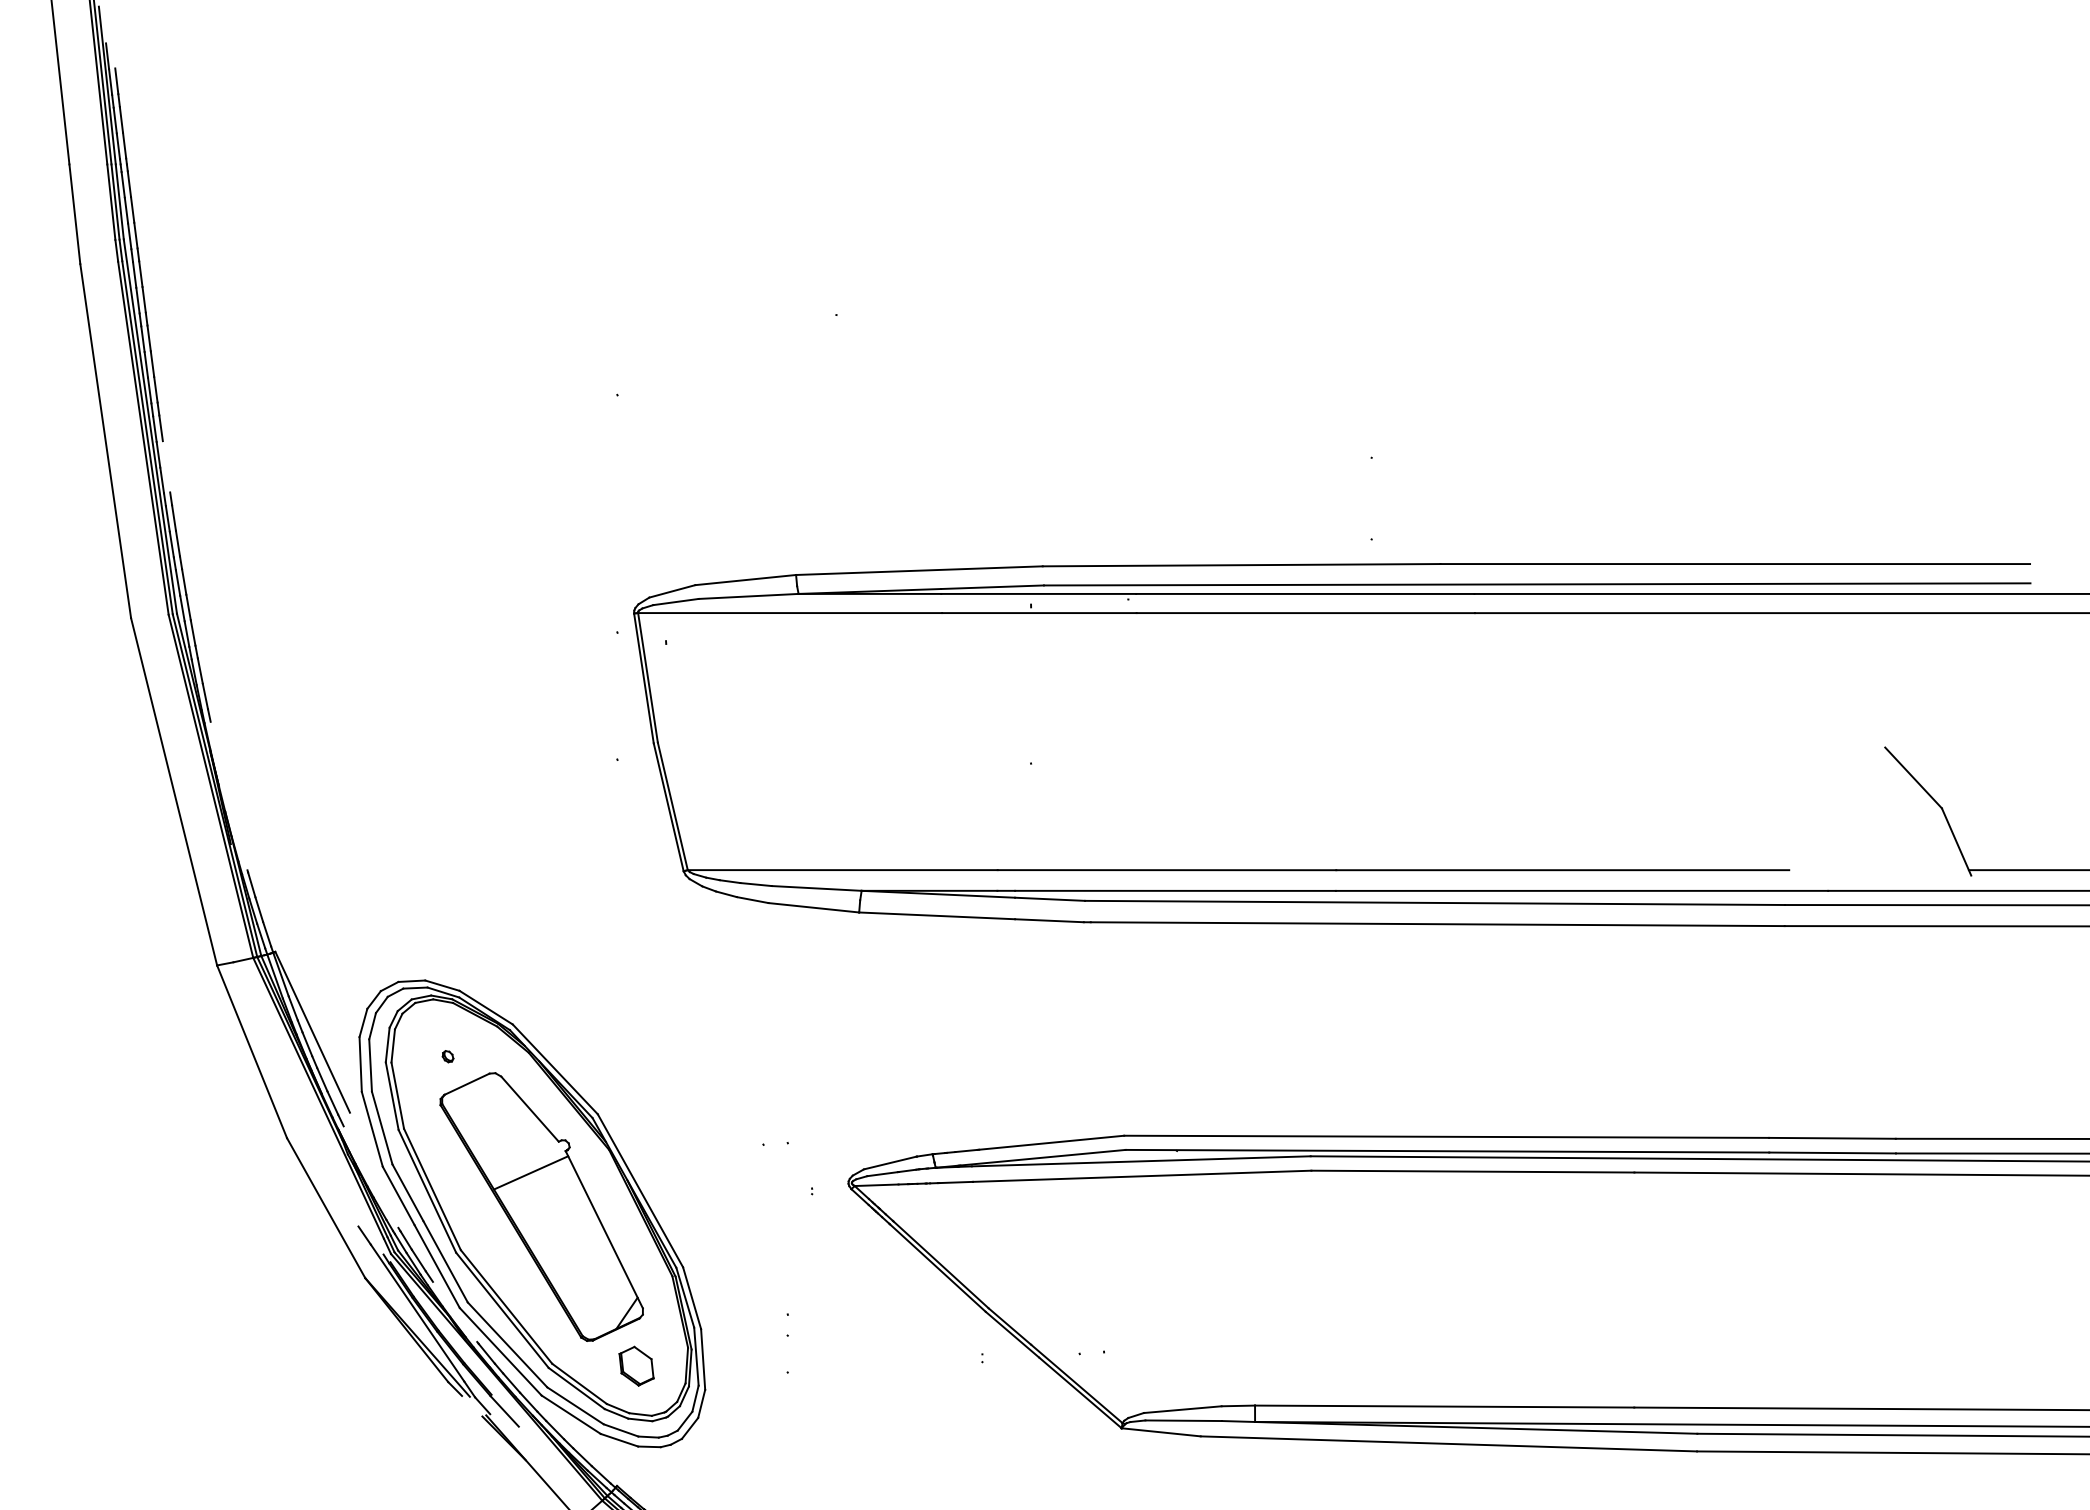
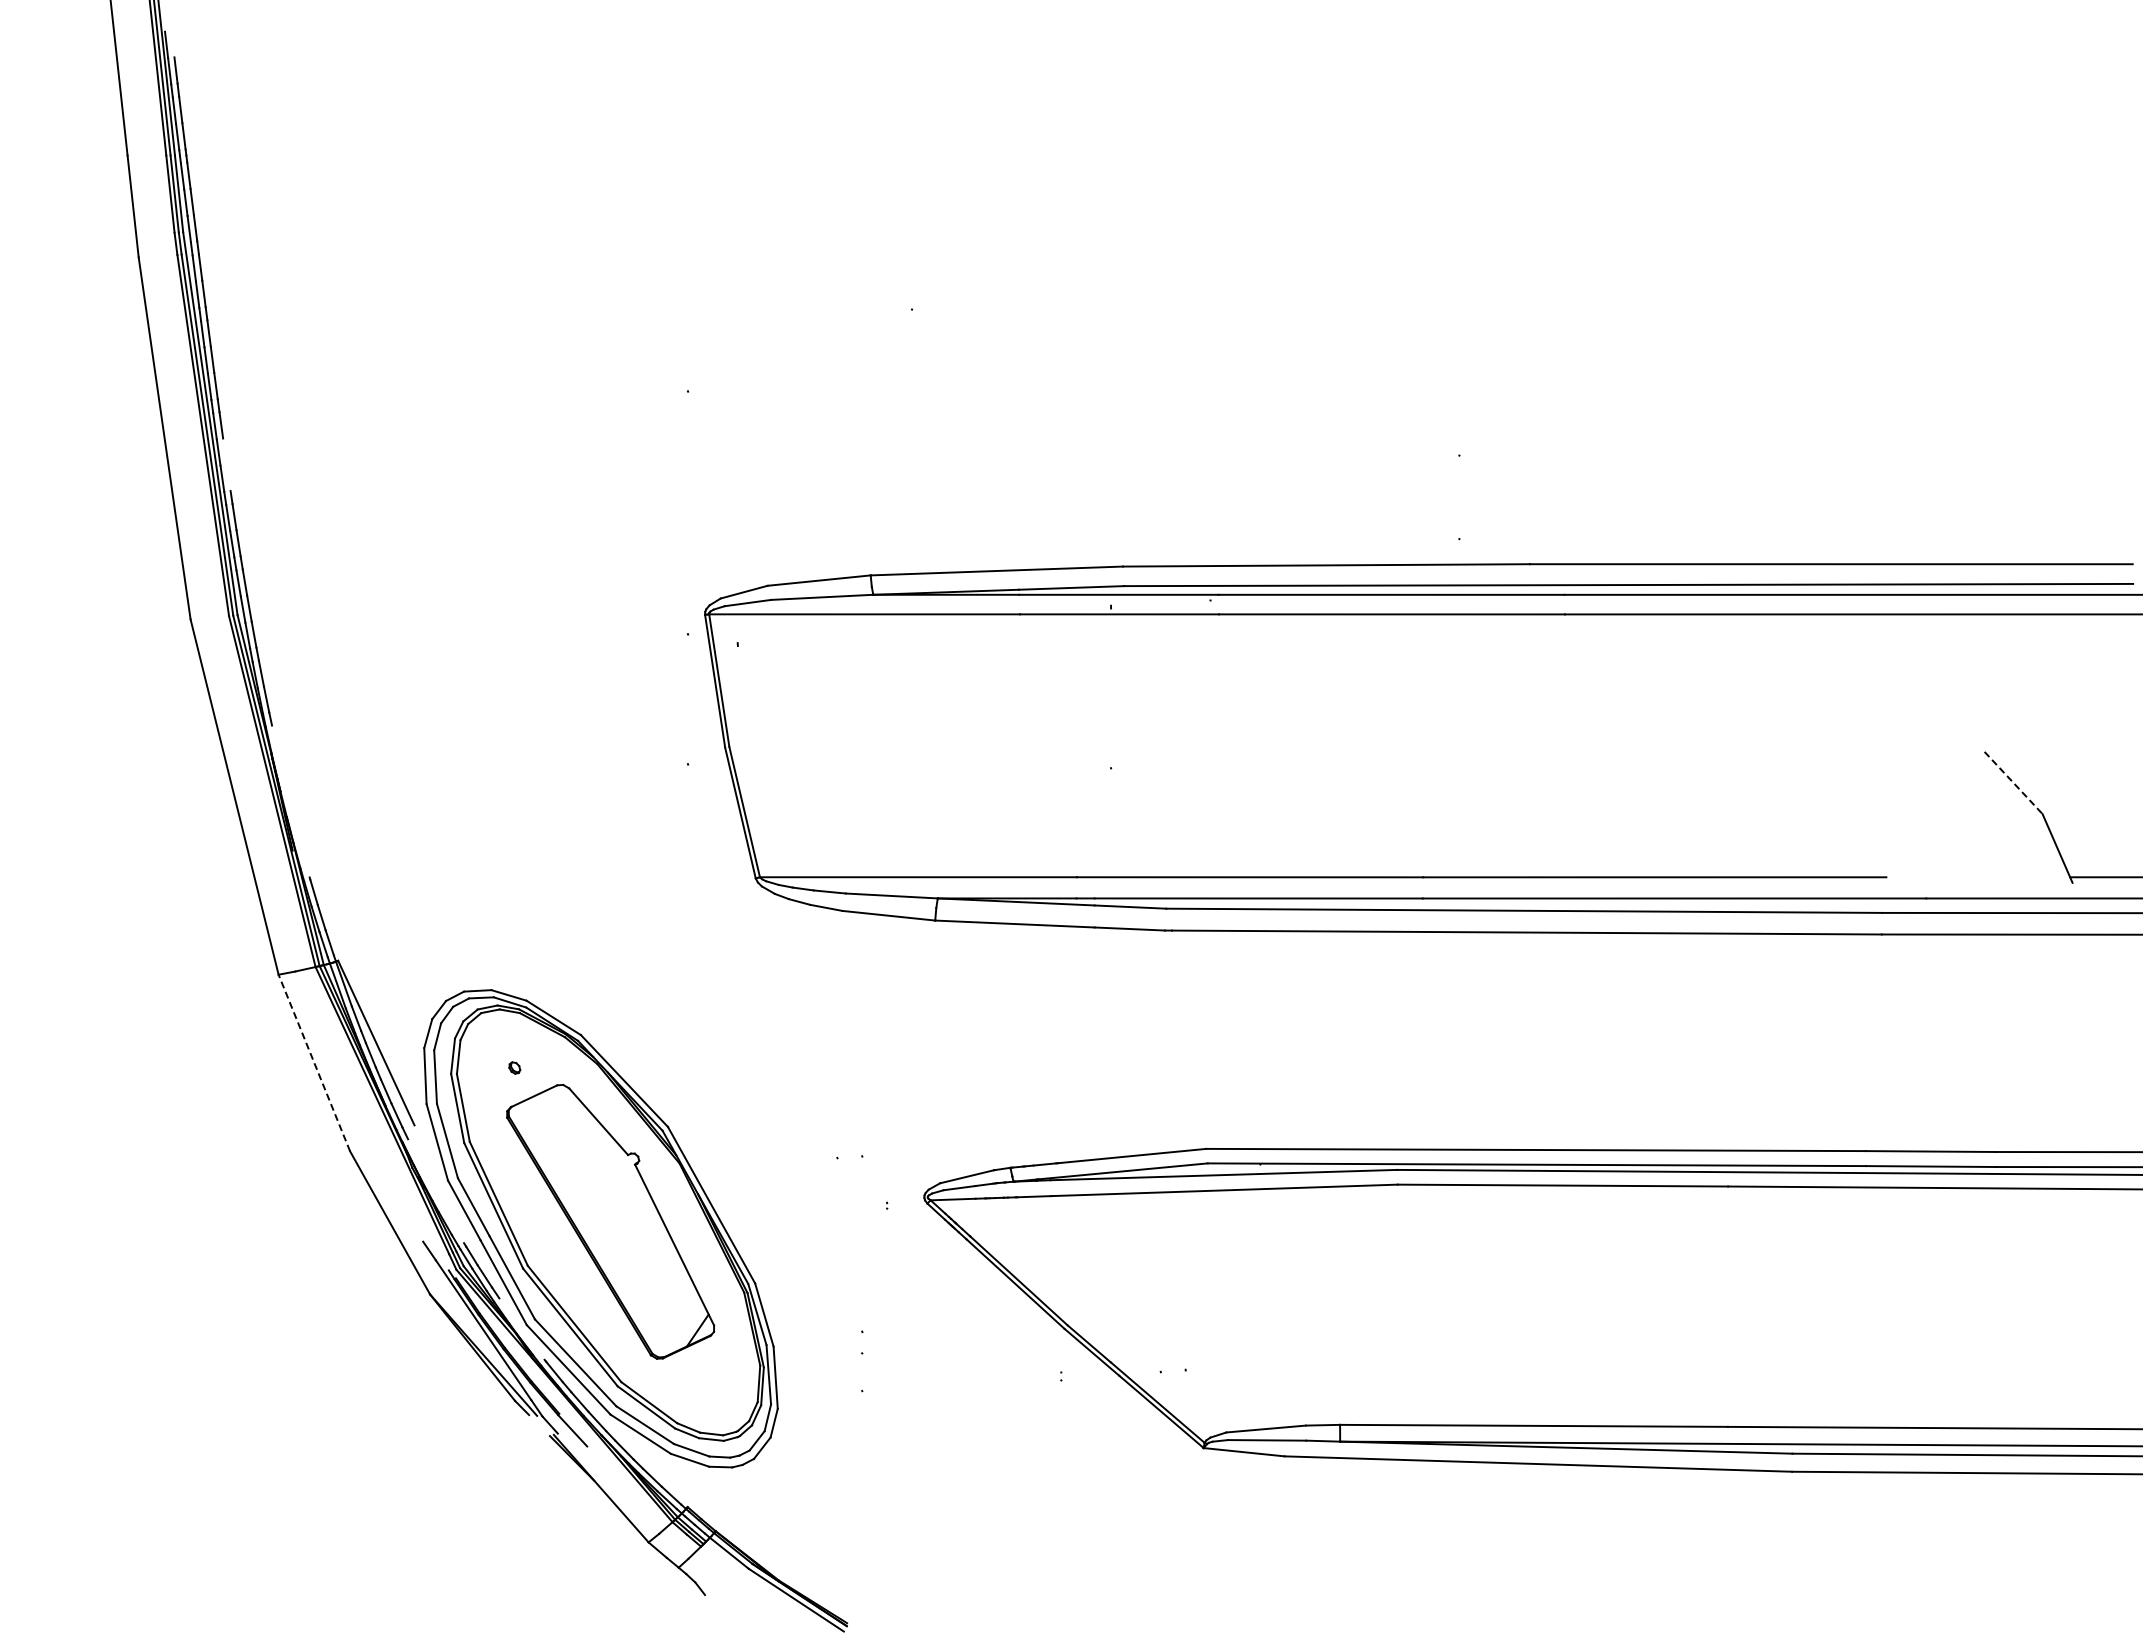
line: (1913, 777) -> (2013, 782), solid -> dashed
line: (252, 1051) -> (314, 1062), solid -> dashed
line: (530, 1172) -> (599, 1186), removed
part: (636, 1366) -> (707, 1384), removed

